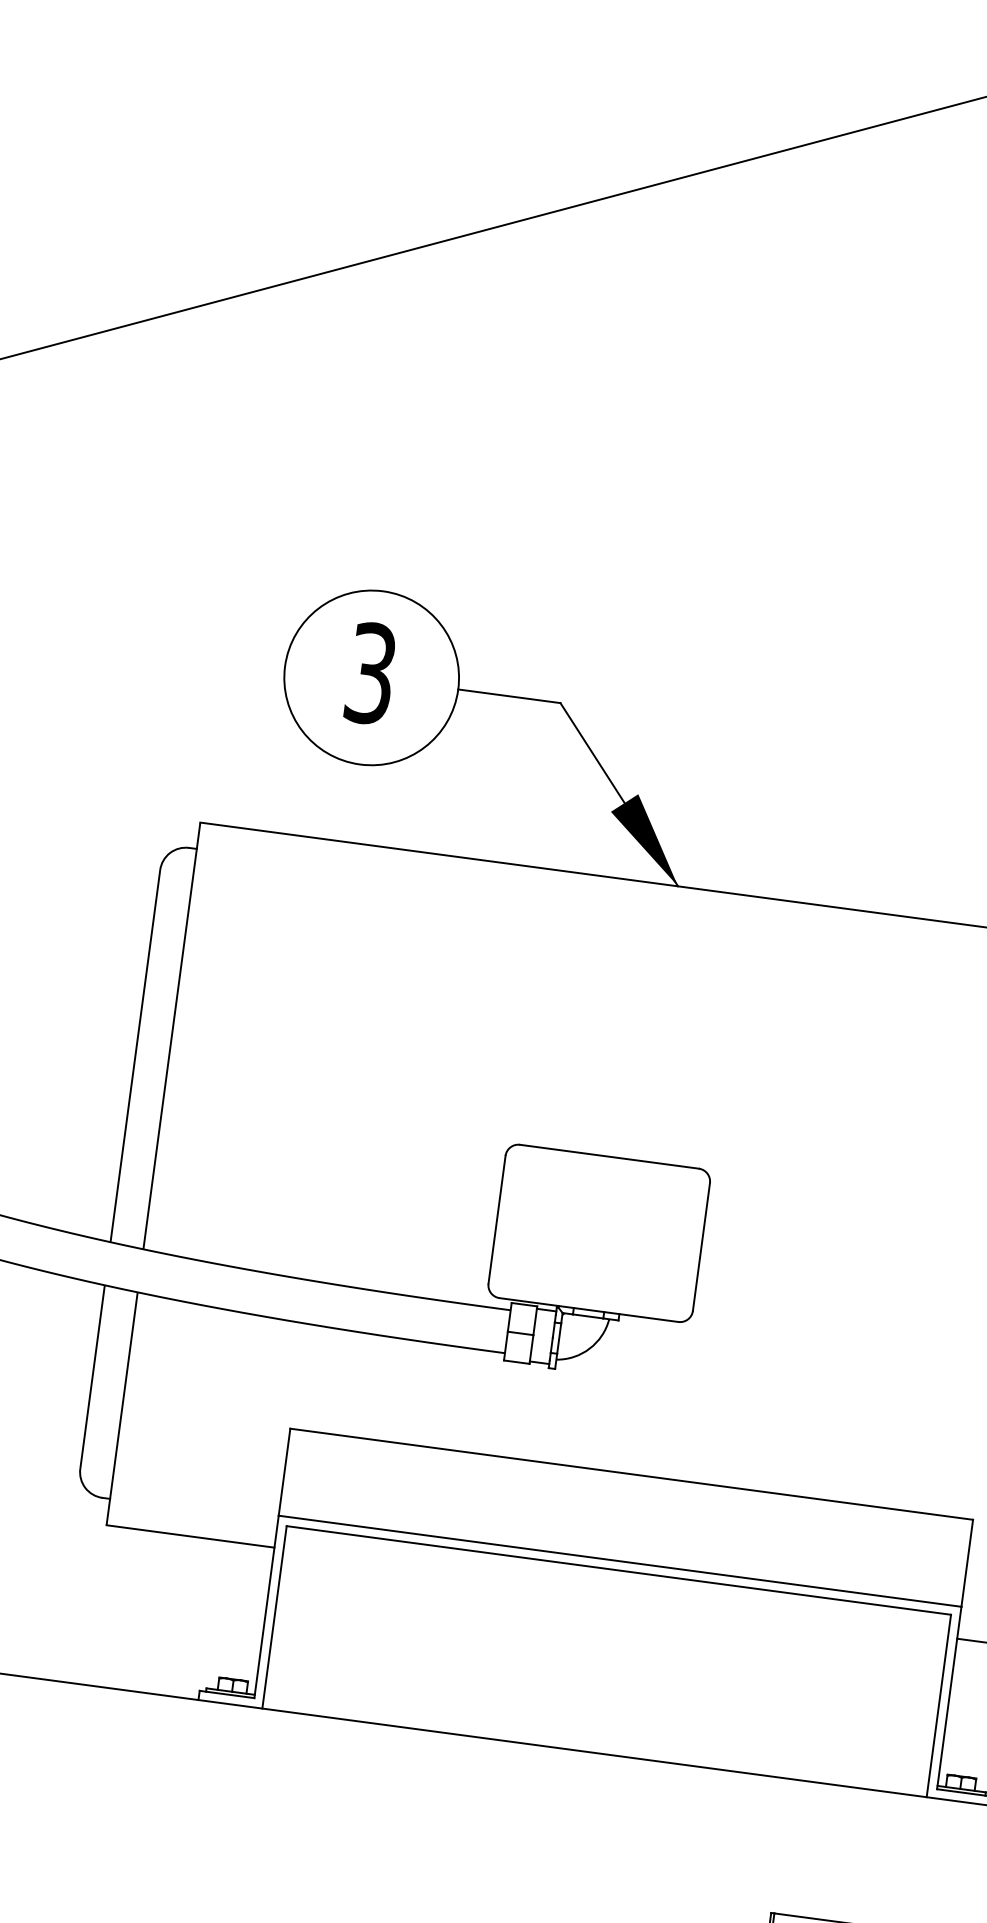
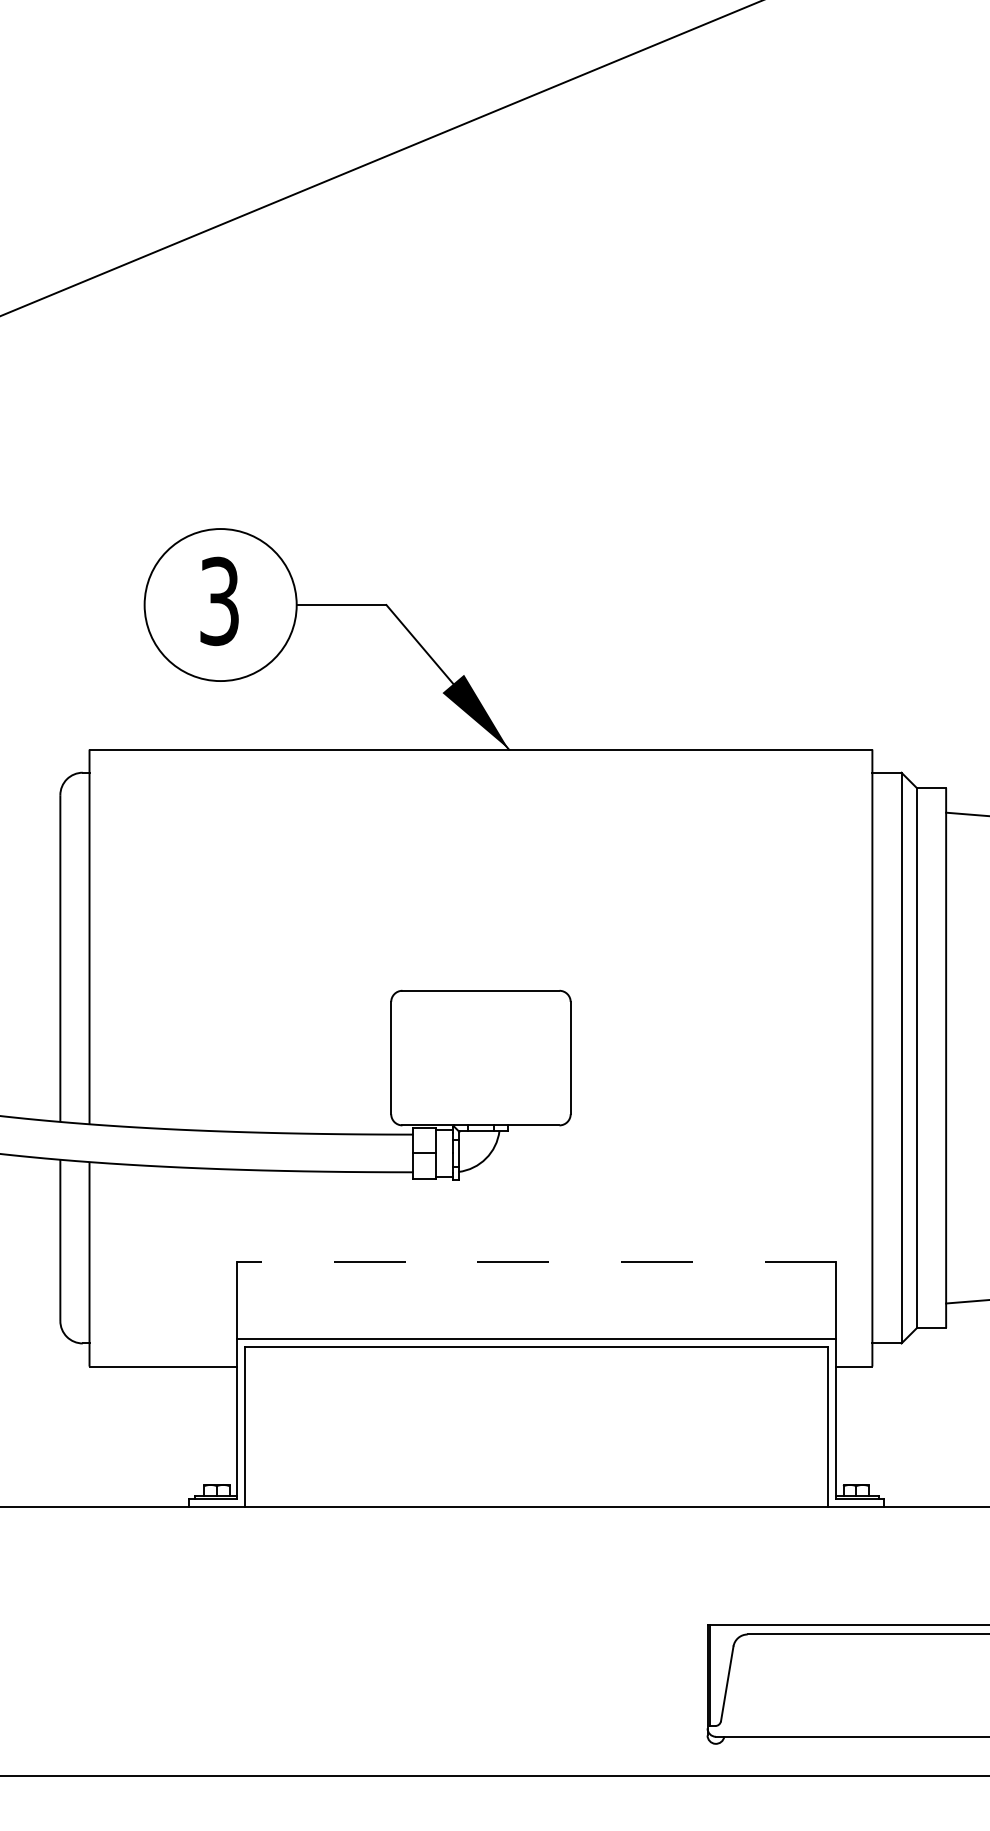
line: (631, 1474) -> (536, 1262), solid -> dashed

